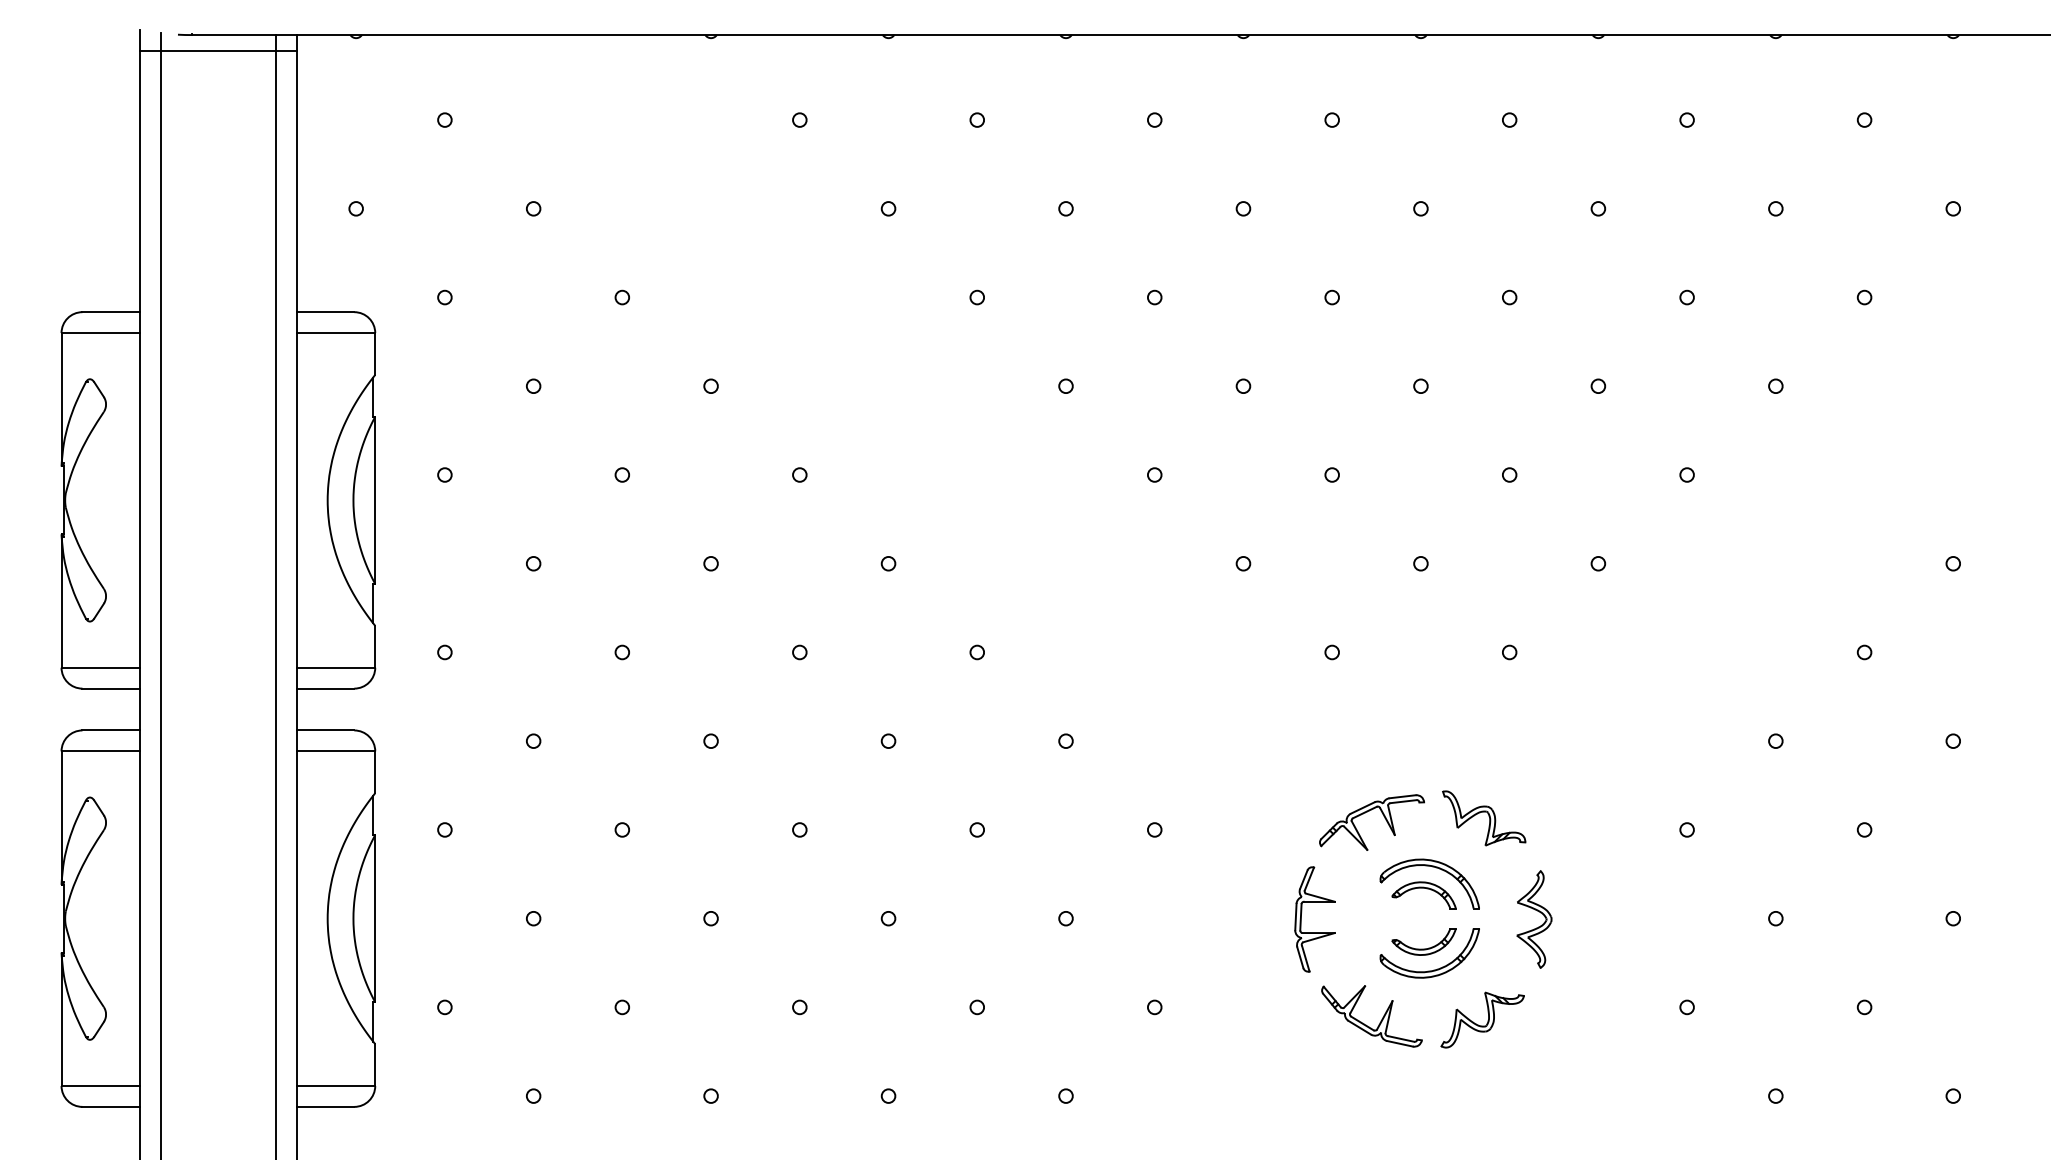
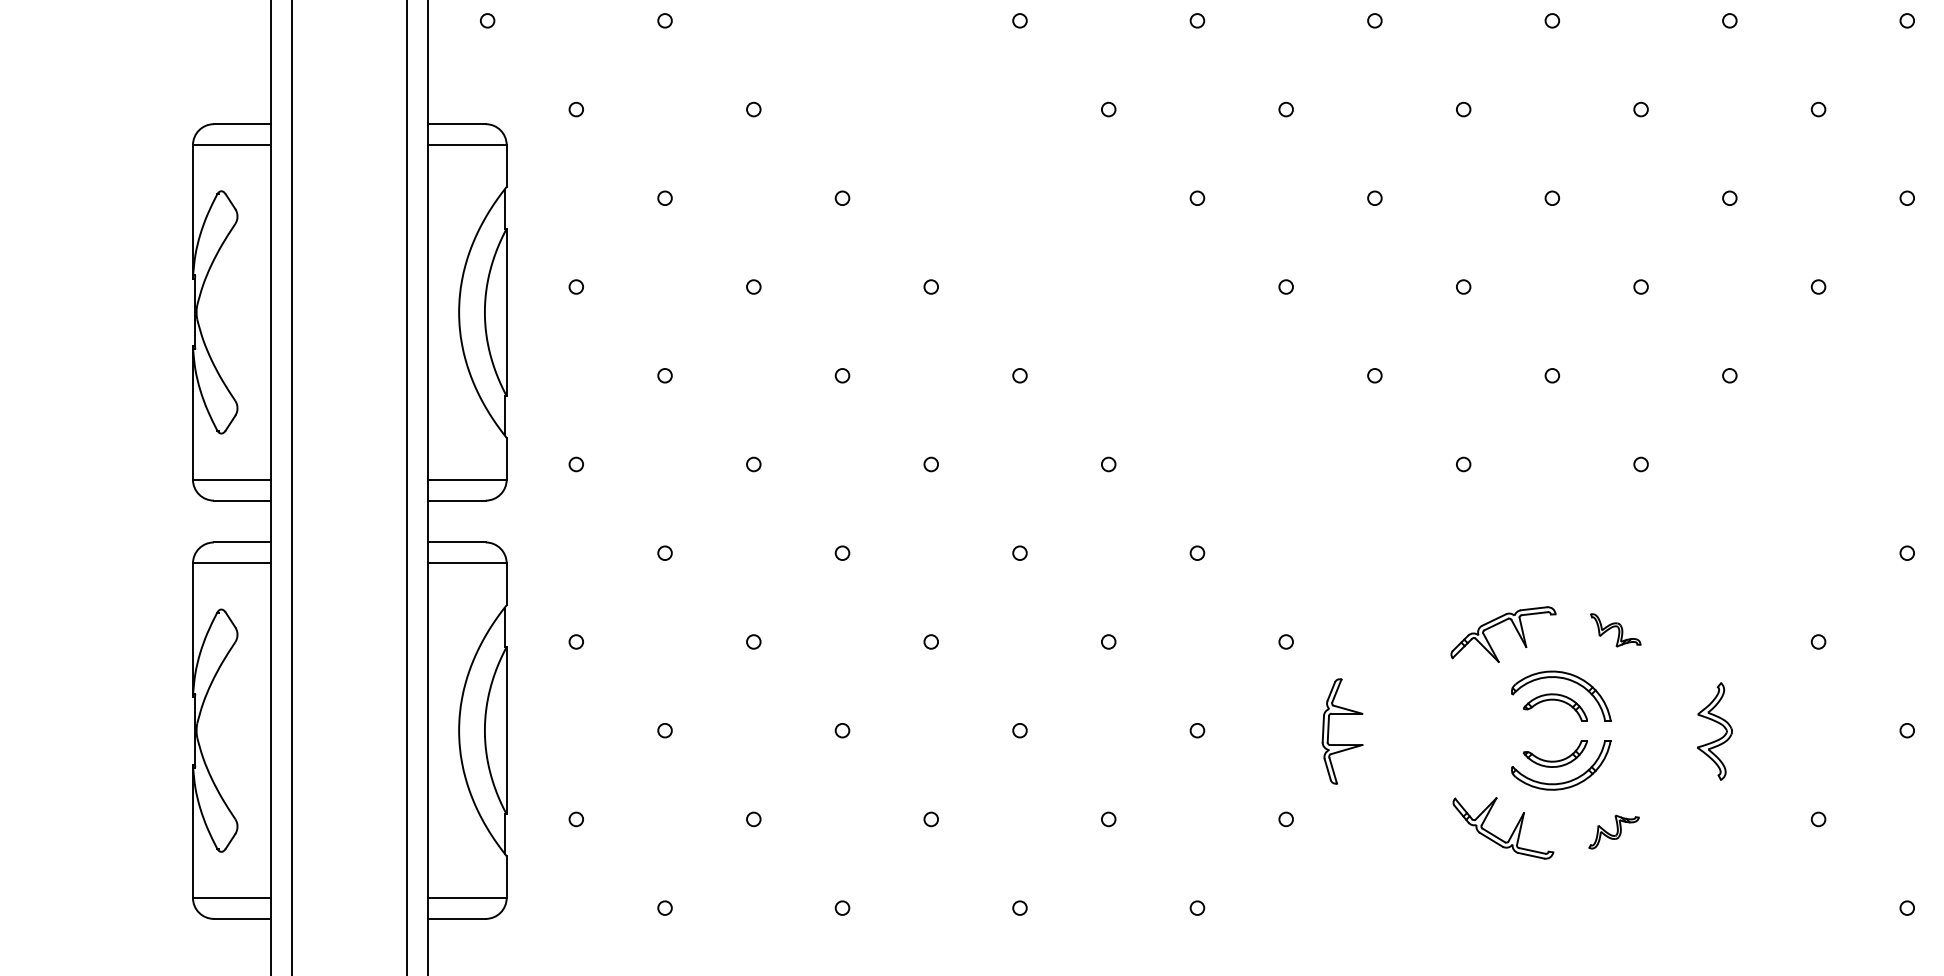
part: (1484, 818) -> (1615, 630), size x0.6
part: (1301, 919) -> (1328, 731), moved
part: (1538, 926) -> (1718, 738), moved
part: (1482, 1019) -> (1613, 831), size x0.6

